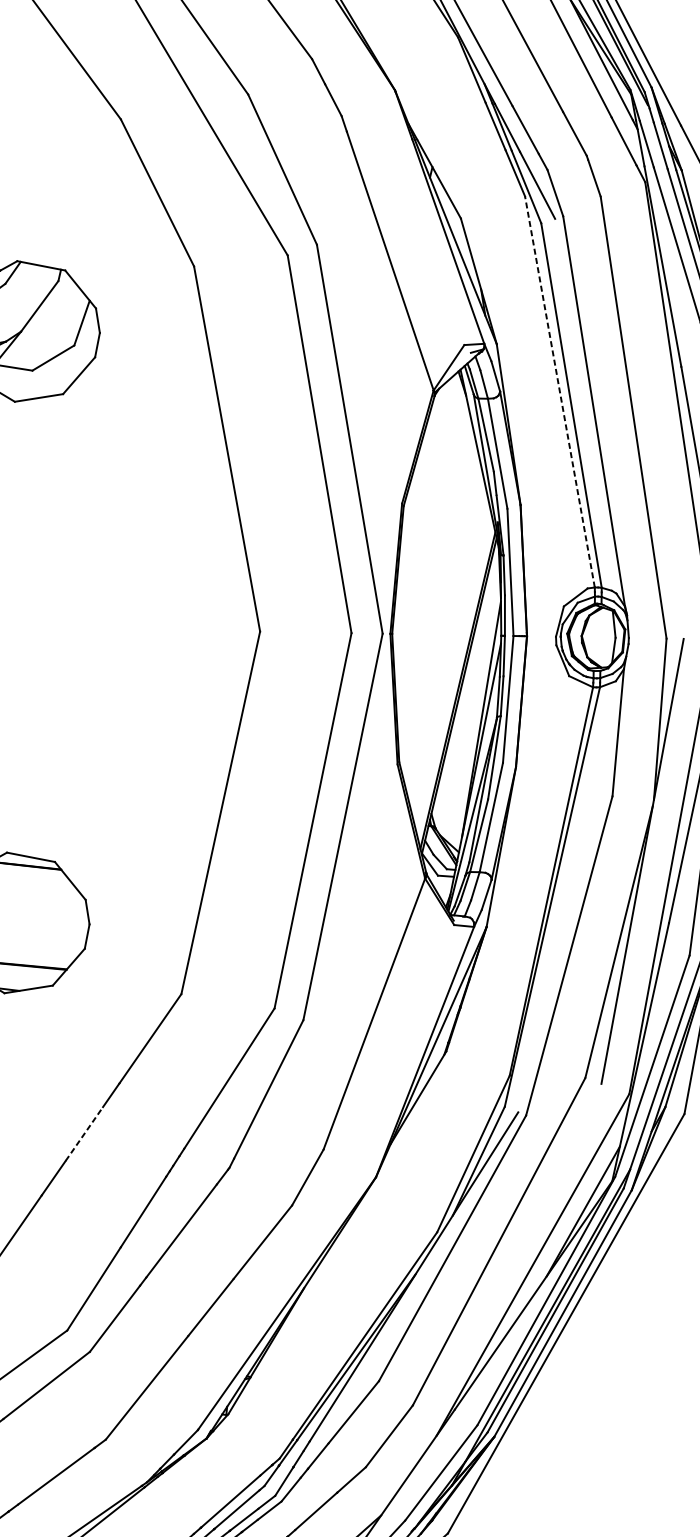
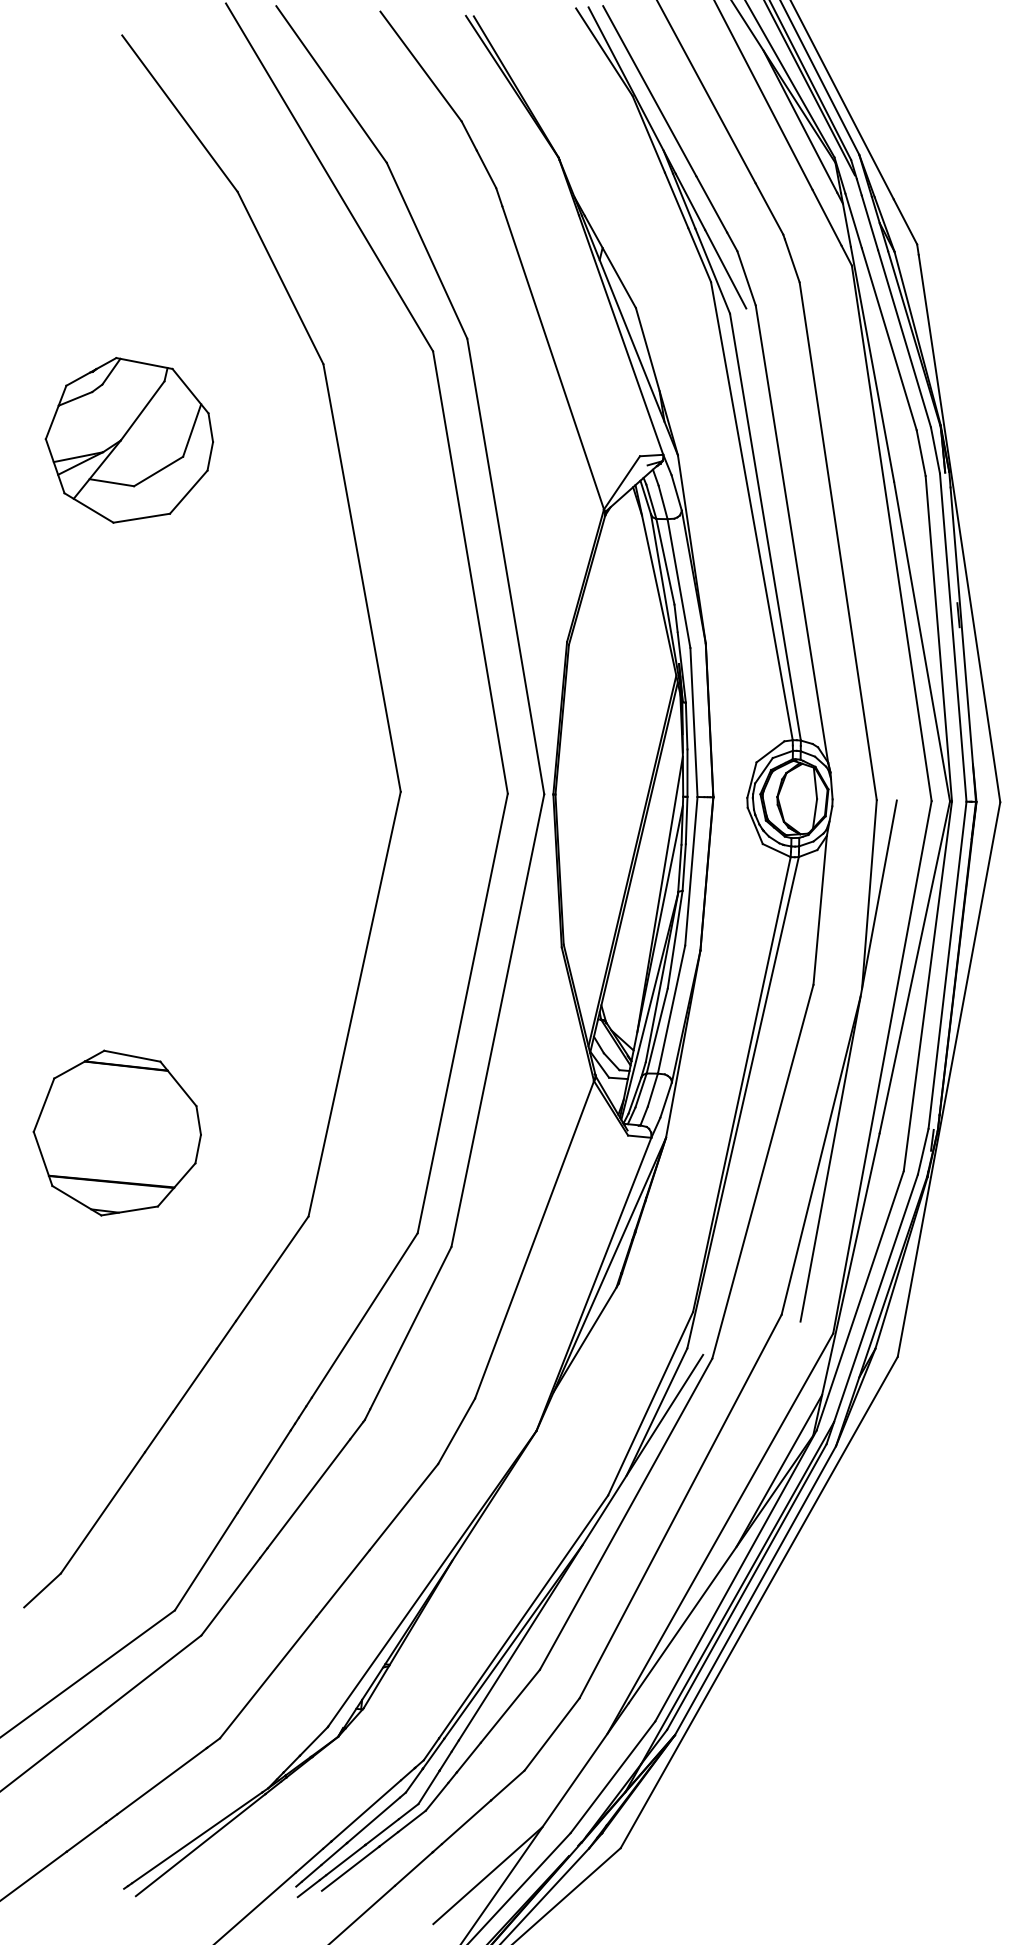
line: (559, 392) -> (751, 511), dashed -> solid
line: (84, 1133) -> (195, 1379), dashed -> solid

